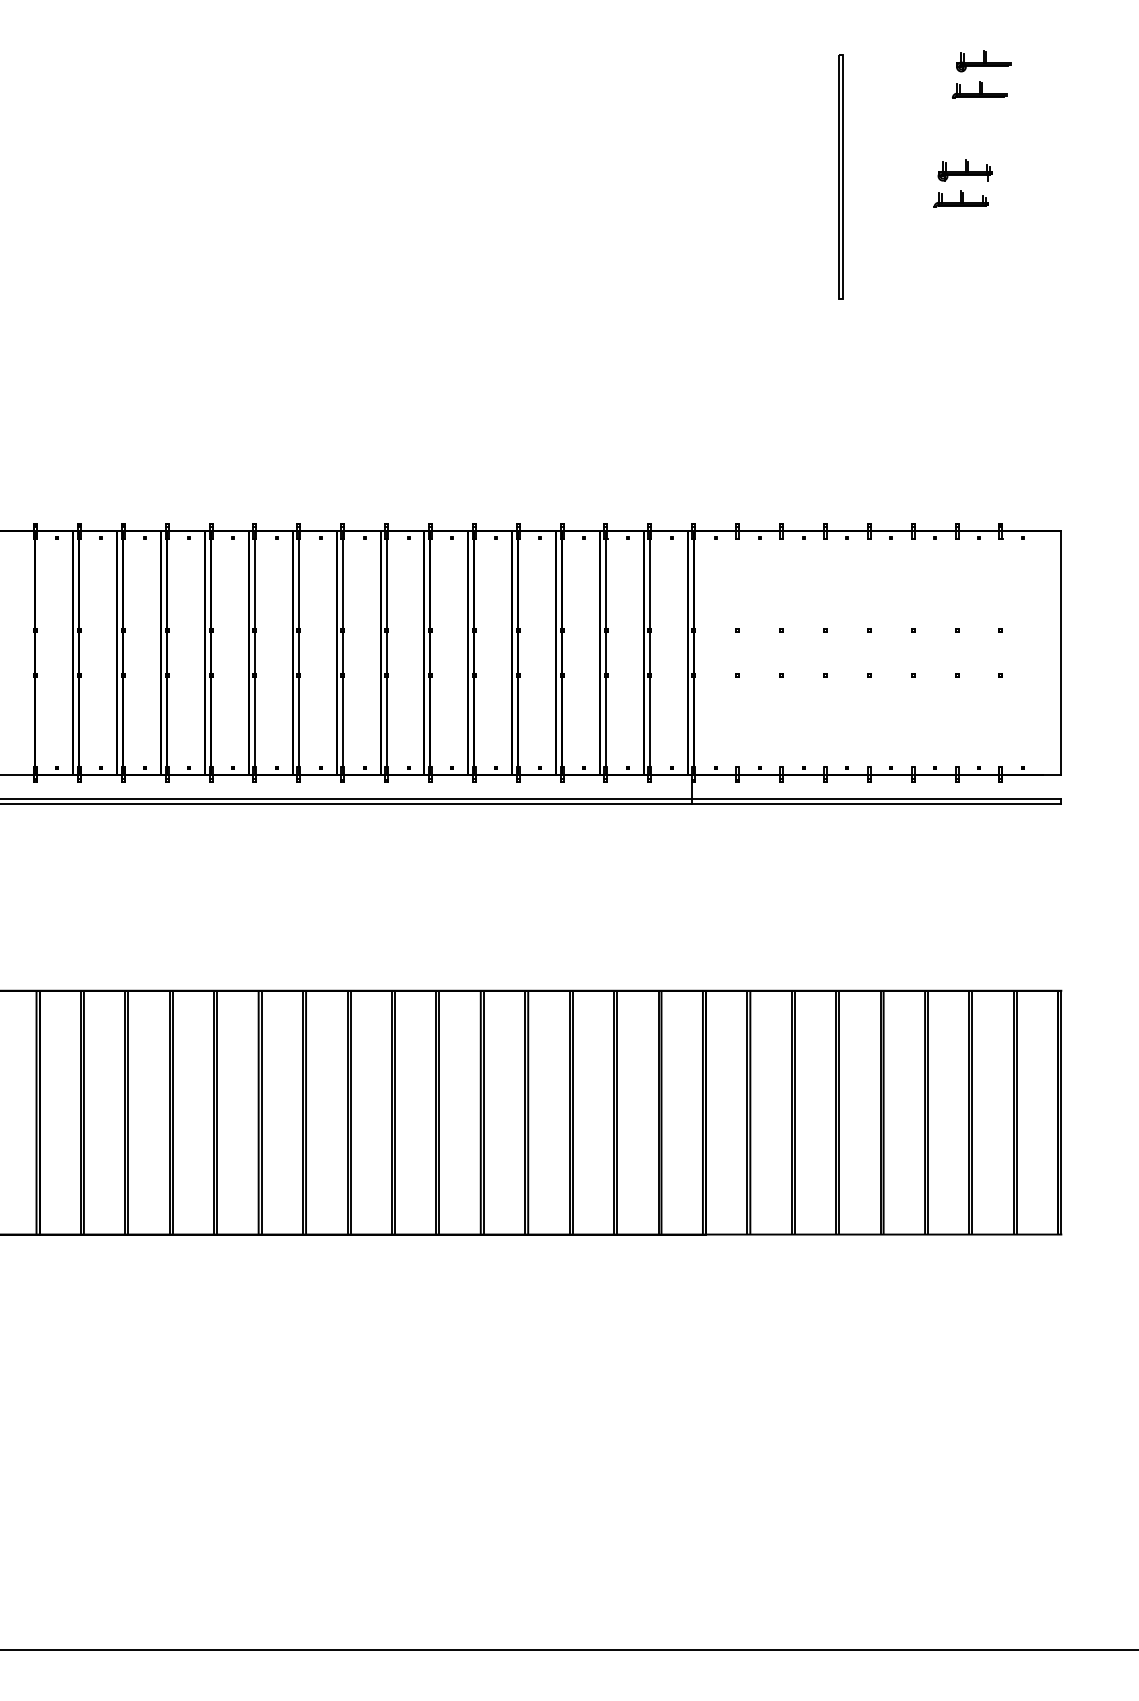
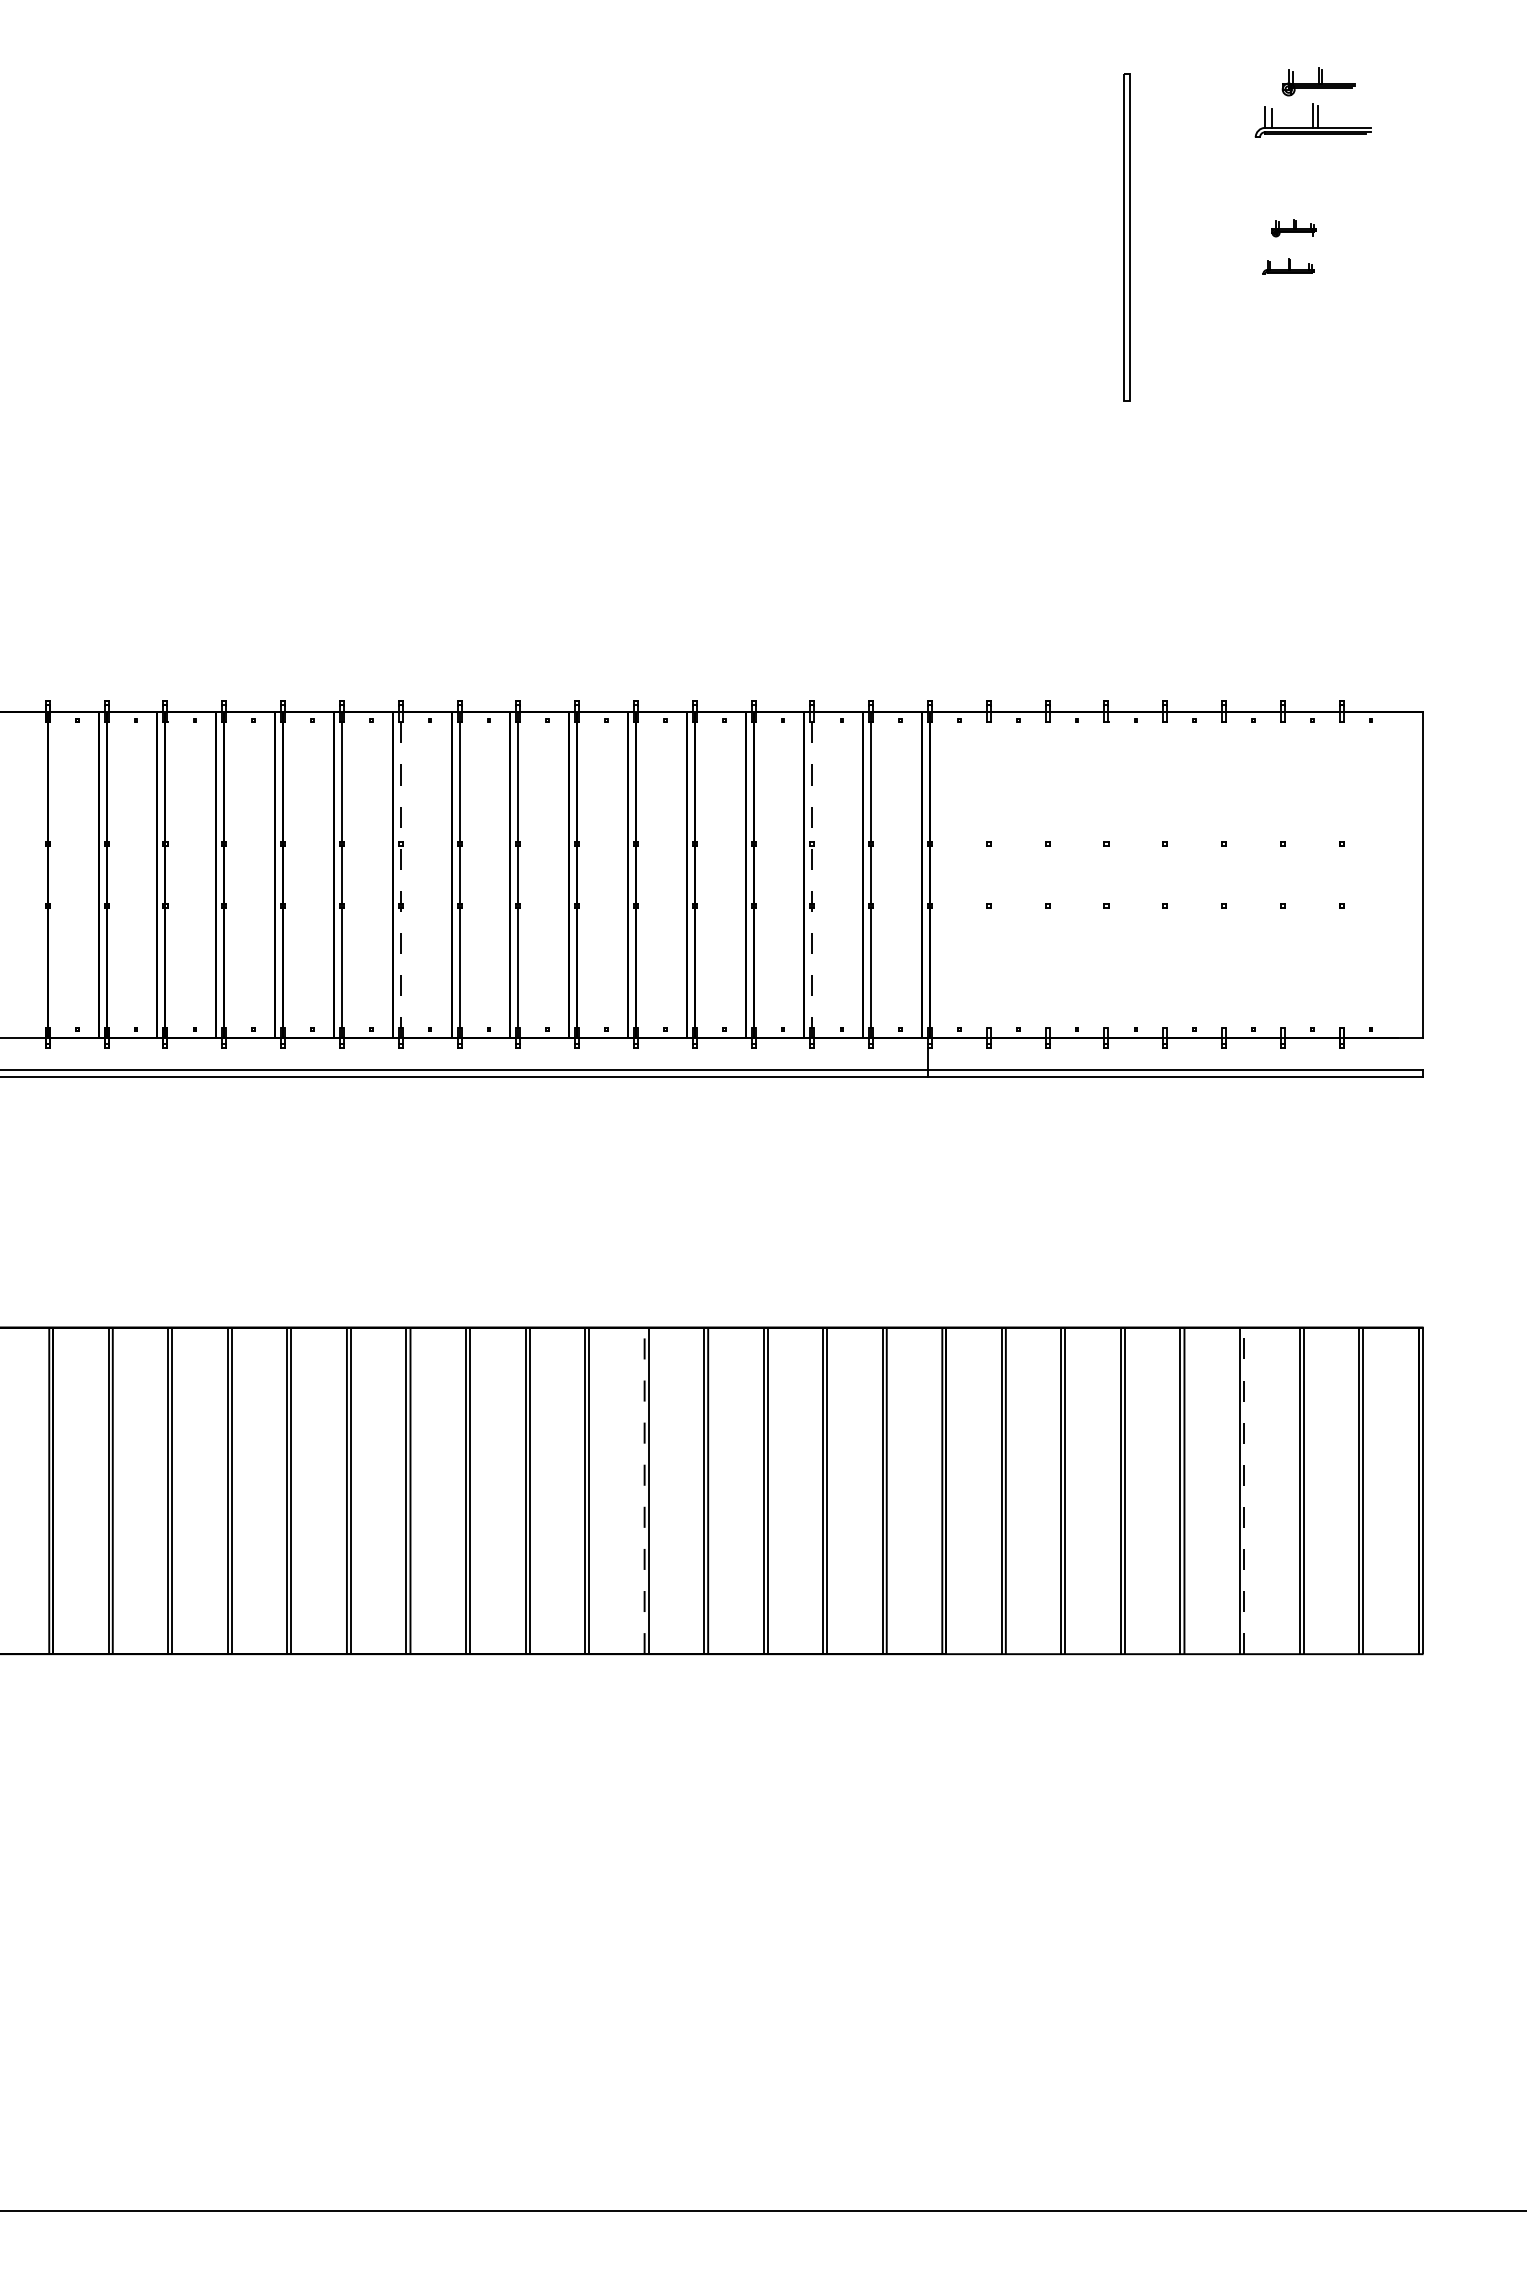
part: (979, 90) -> (1312, 120), size x1.6
part: (964, 170) -> (1293, 228), size x0.6
part: (961, 199) -> (1288, 266), size x0.7
line: (298, 652) -> (400, 874), solid -> dashed
line: (606, 652) -> (812, 874), solid -> dashed
line: (480, 1112) -> (644, 1490), solid -> dashed
line: (928, 1112) -> (1244, 1490), solid -> dashed

